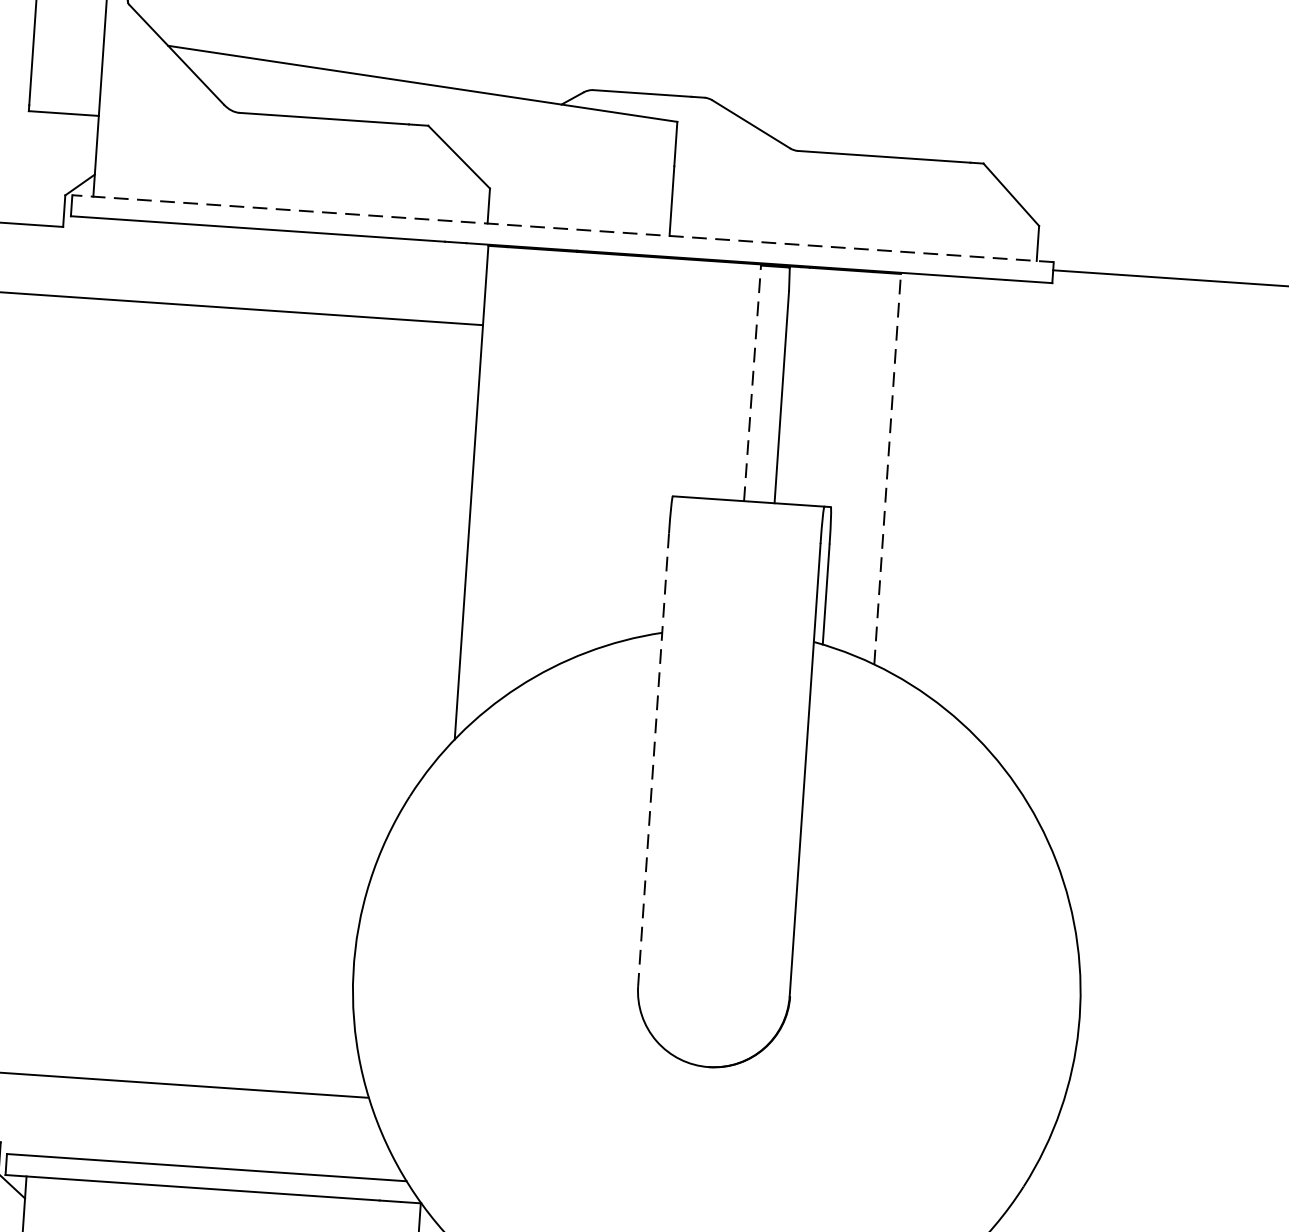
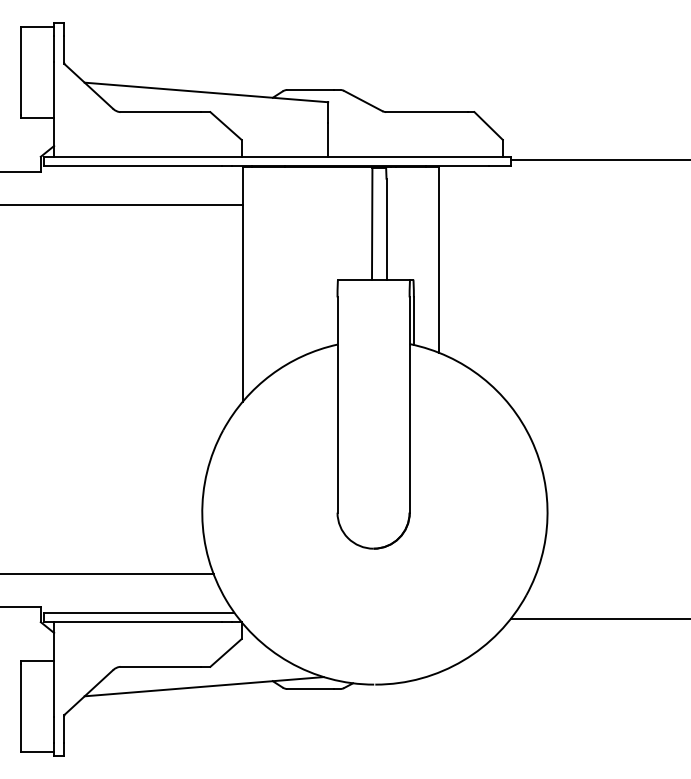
line: (563, 228) -> (277, 156), dashed -> solid
line: (753, 383) -> (372, 223), dashed -> solid
line: (886, 468) -> (438, 259), dashed -> solid
line: (653, 760) -> (337, 405), dashed -> solid

